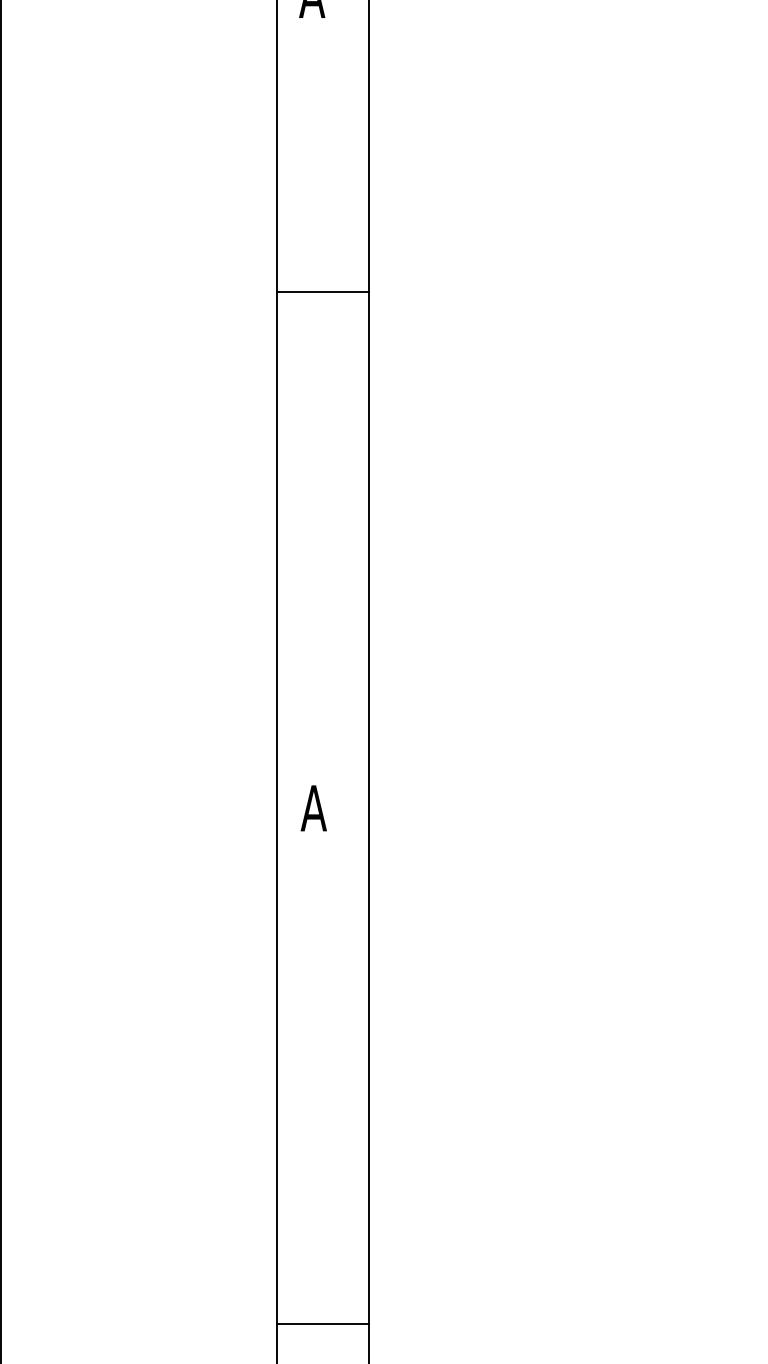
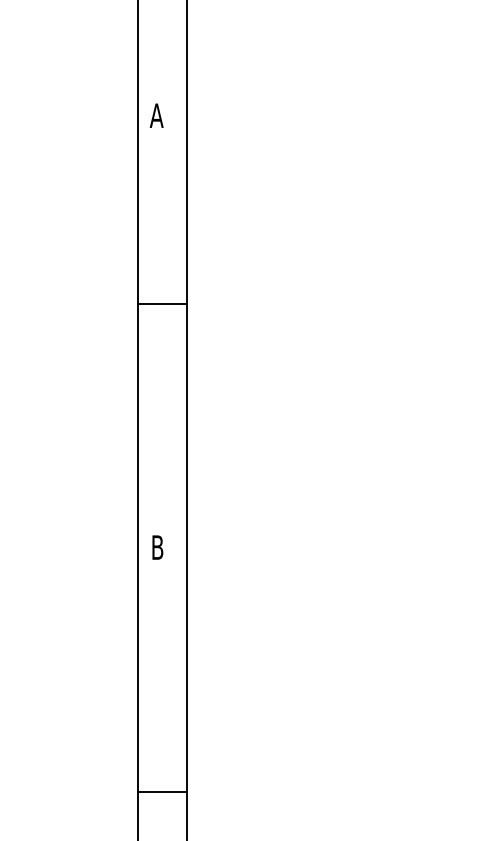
line: (321, 292) -> (161, 303), moved
text: (313, 808) -> (157, 547), A -> B
line: (321, 1324) -> (161, 791), moved

